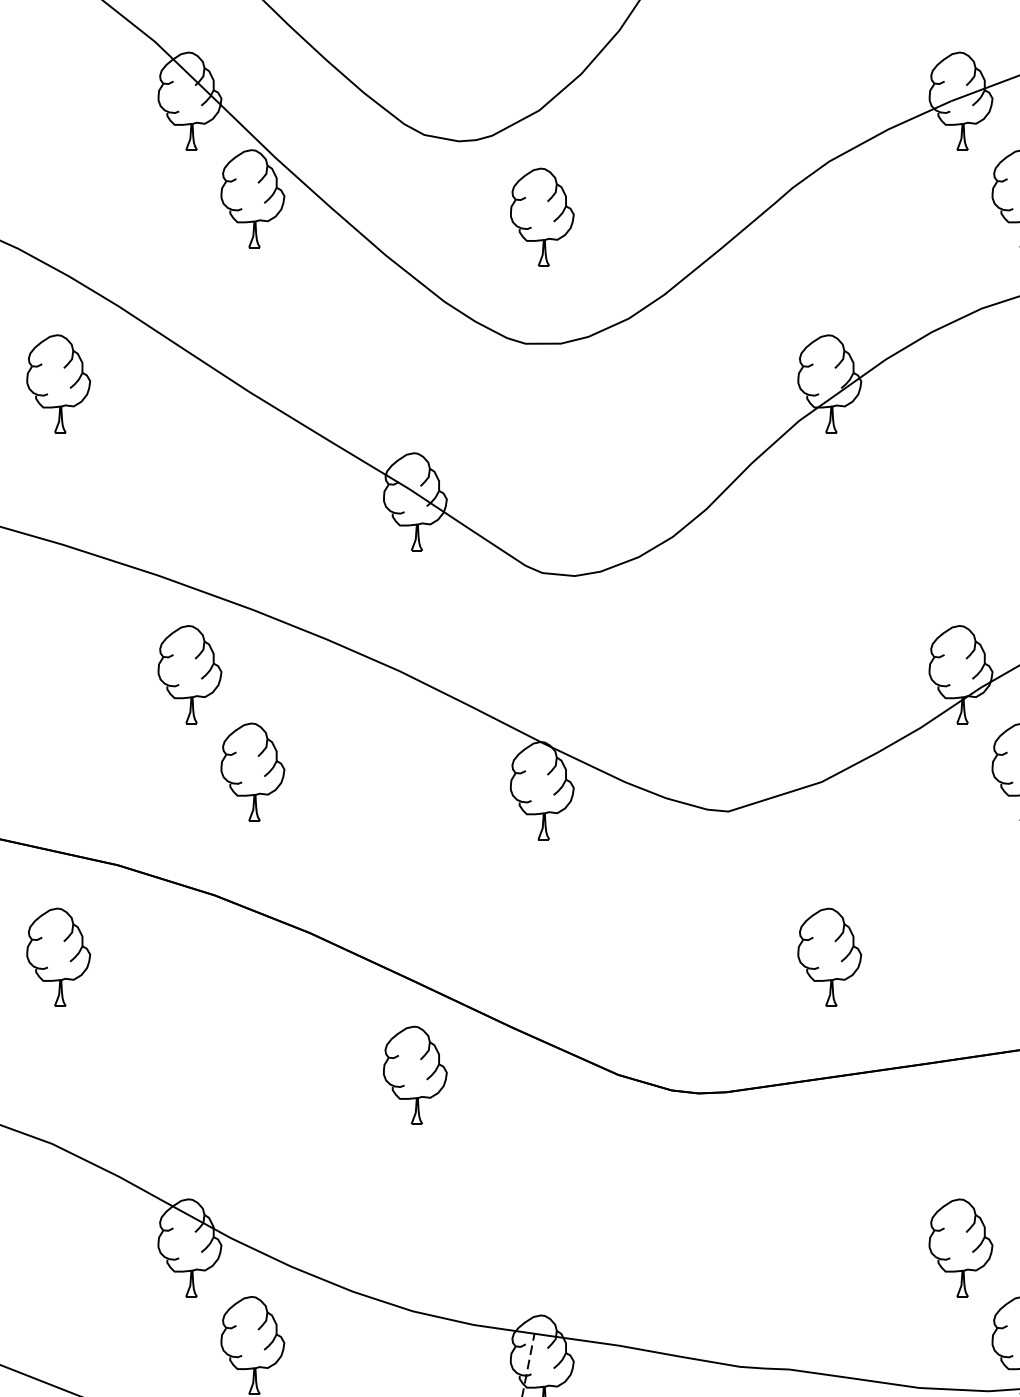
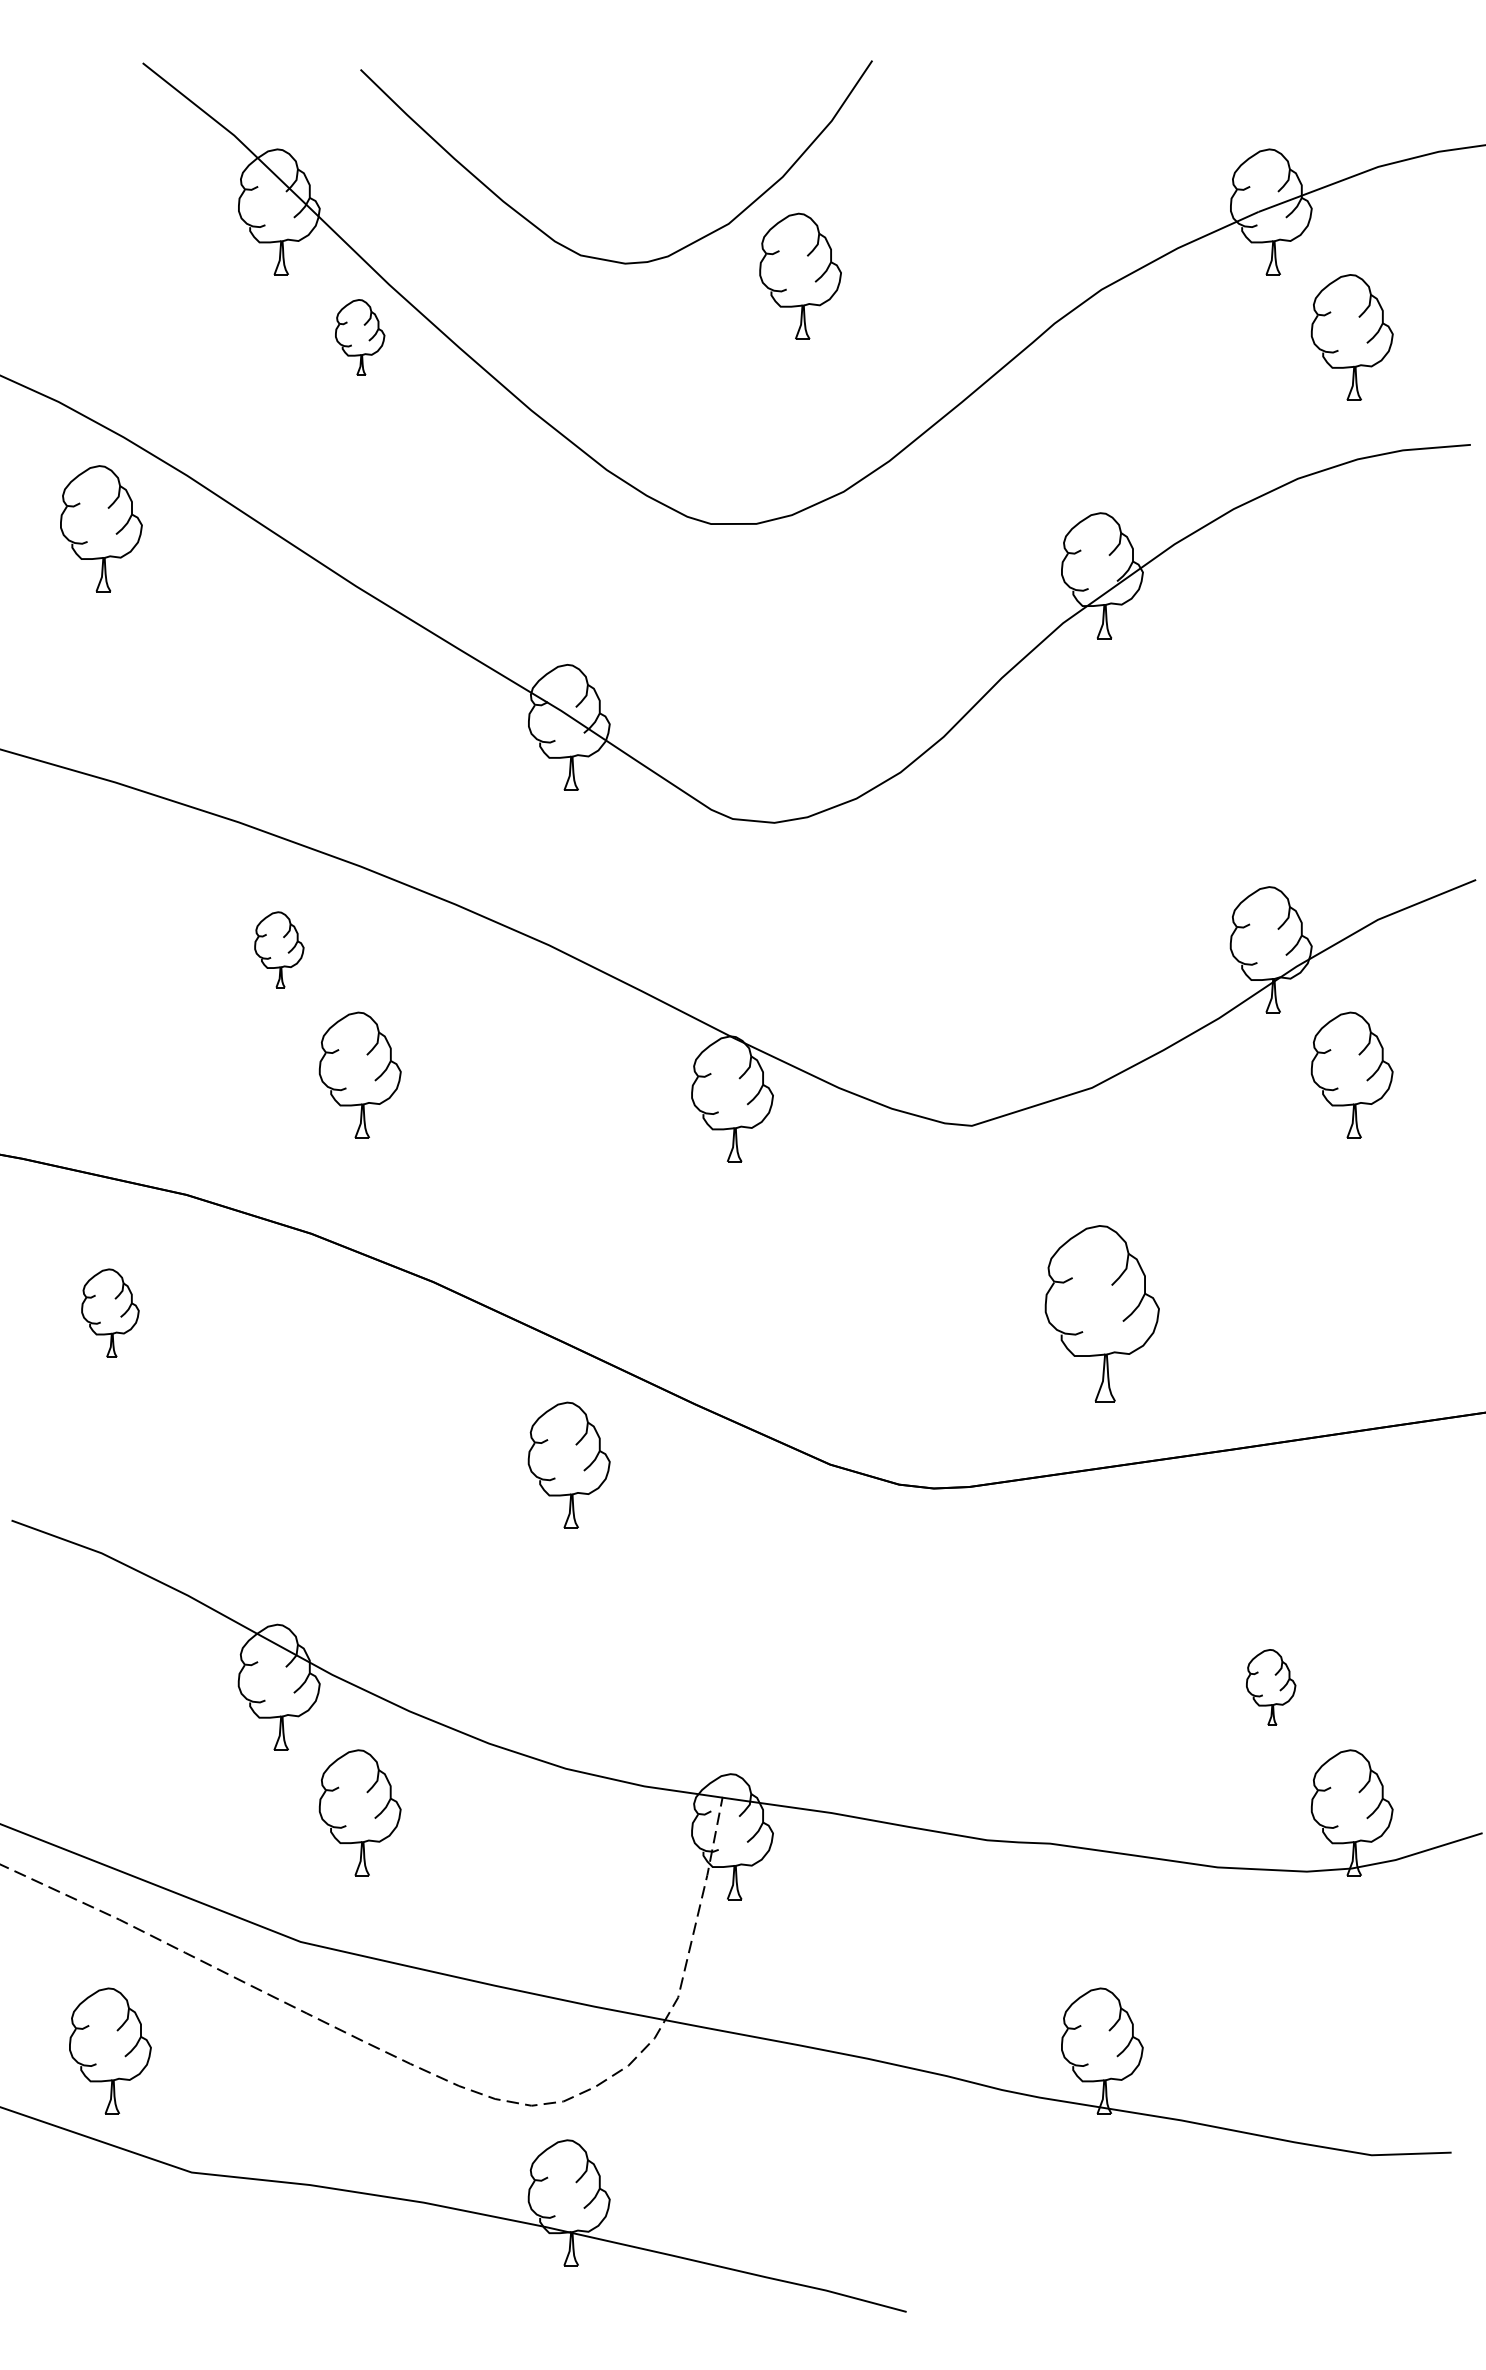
part: (252, 198) -> (359, 337), size x0.6
part: (542, 216) -> (800, 275), moved
part: (58, 383) -> (101, 528), moved
part: (190, 674) -> (279, 949), size x0.6
part: (58, 956) -> (110, 1312), size x0.7
part: (829, 956) -> (1102, 1312), size x1.4
part: (960, 1248) -> (1270, 1687), size x0.6

